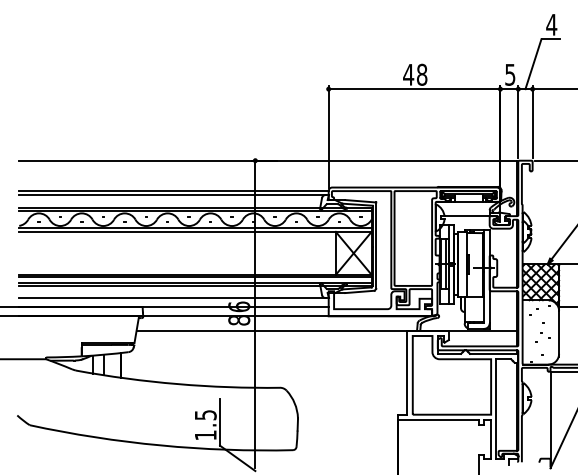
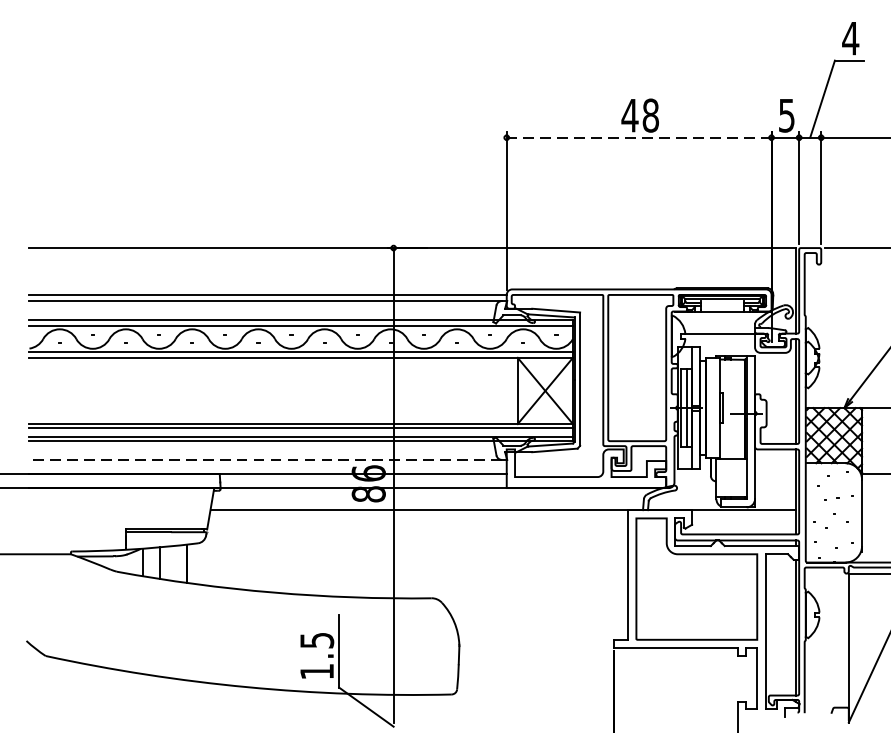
line: (414, 89) -> (639, 138), solid -> dashed
line: (171, 298) -> (264, 460), solid -> dashed

